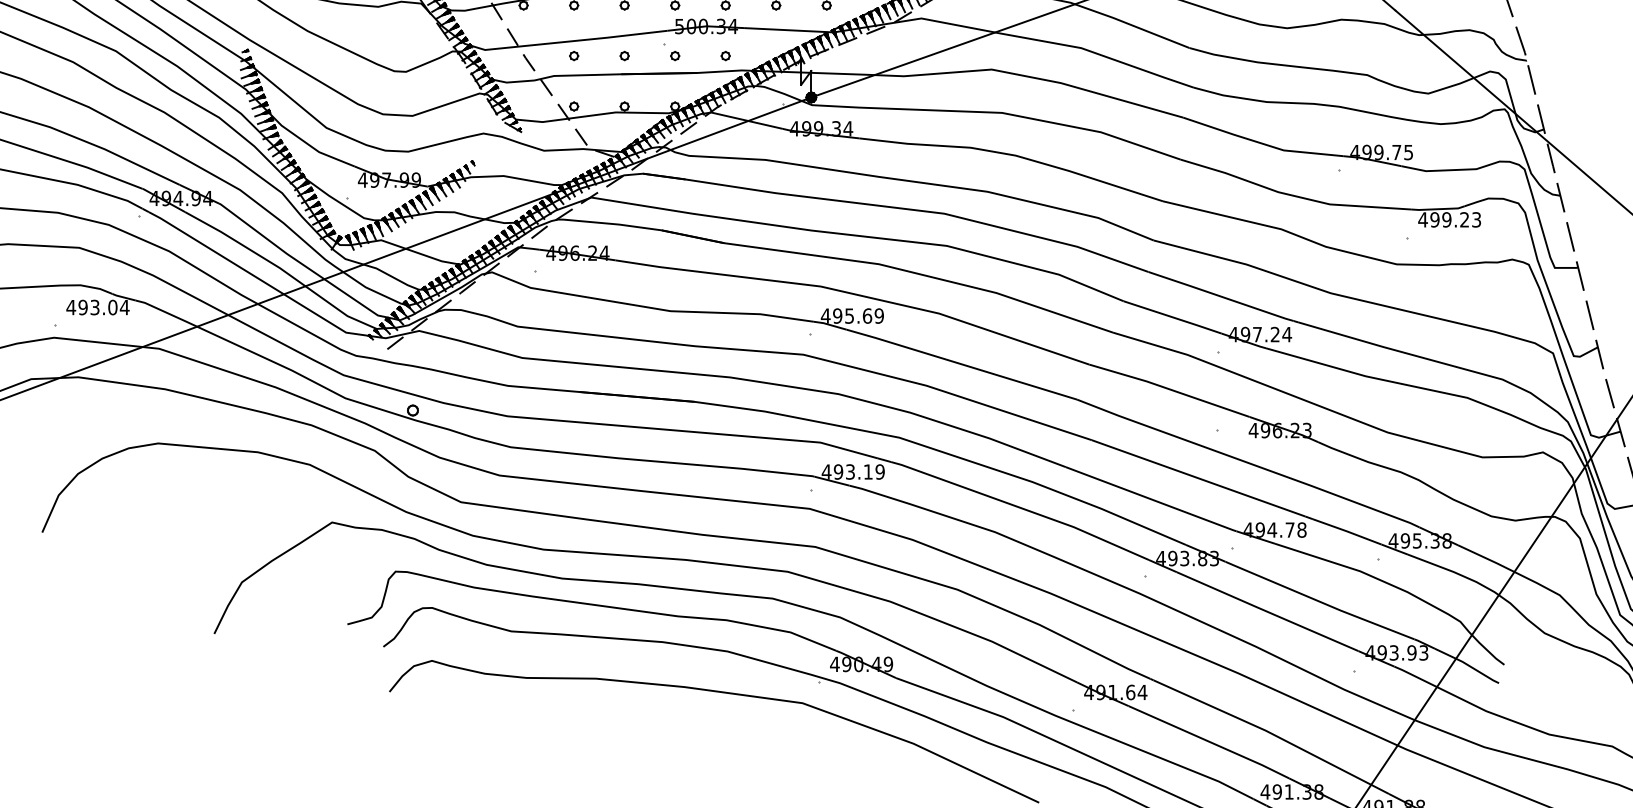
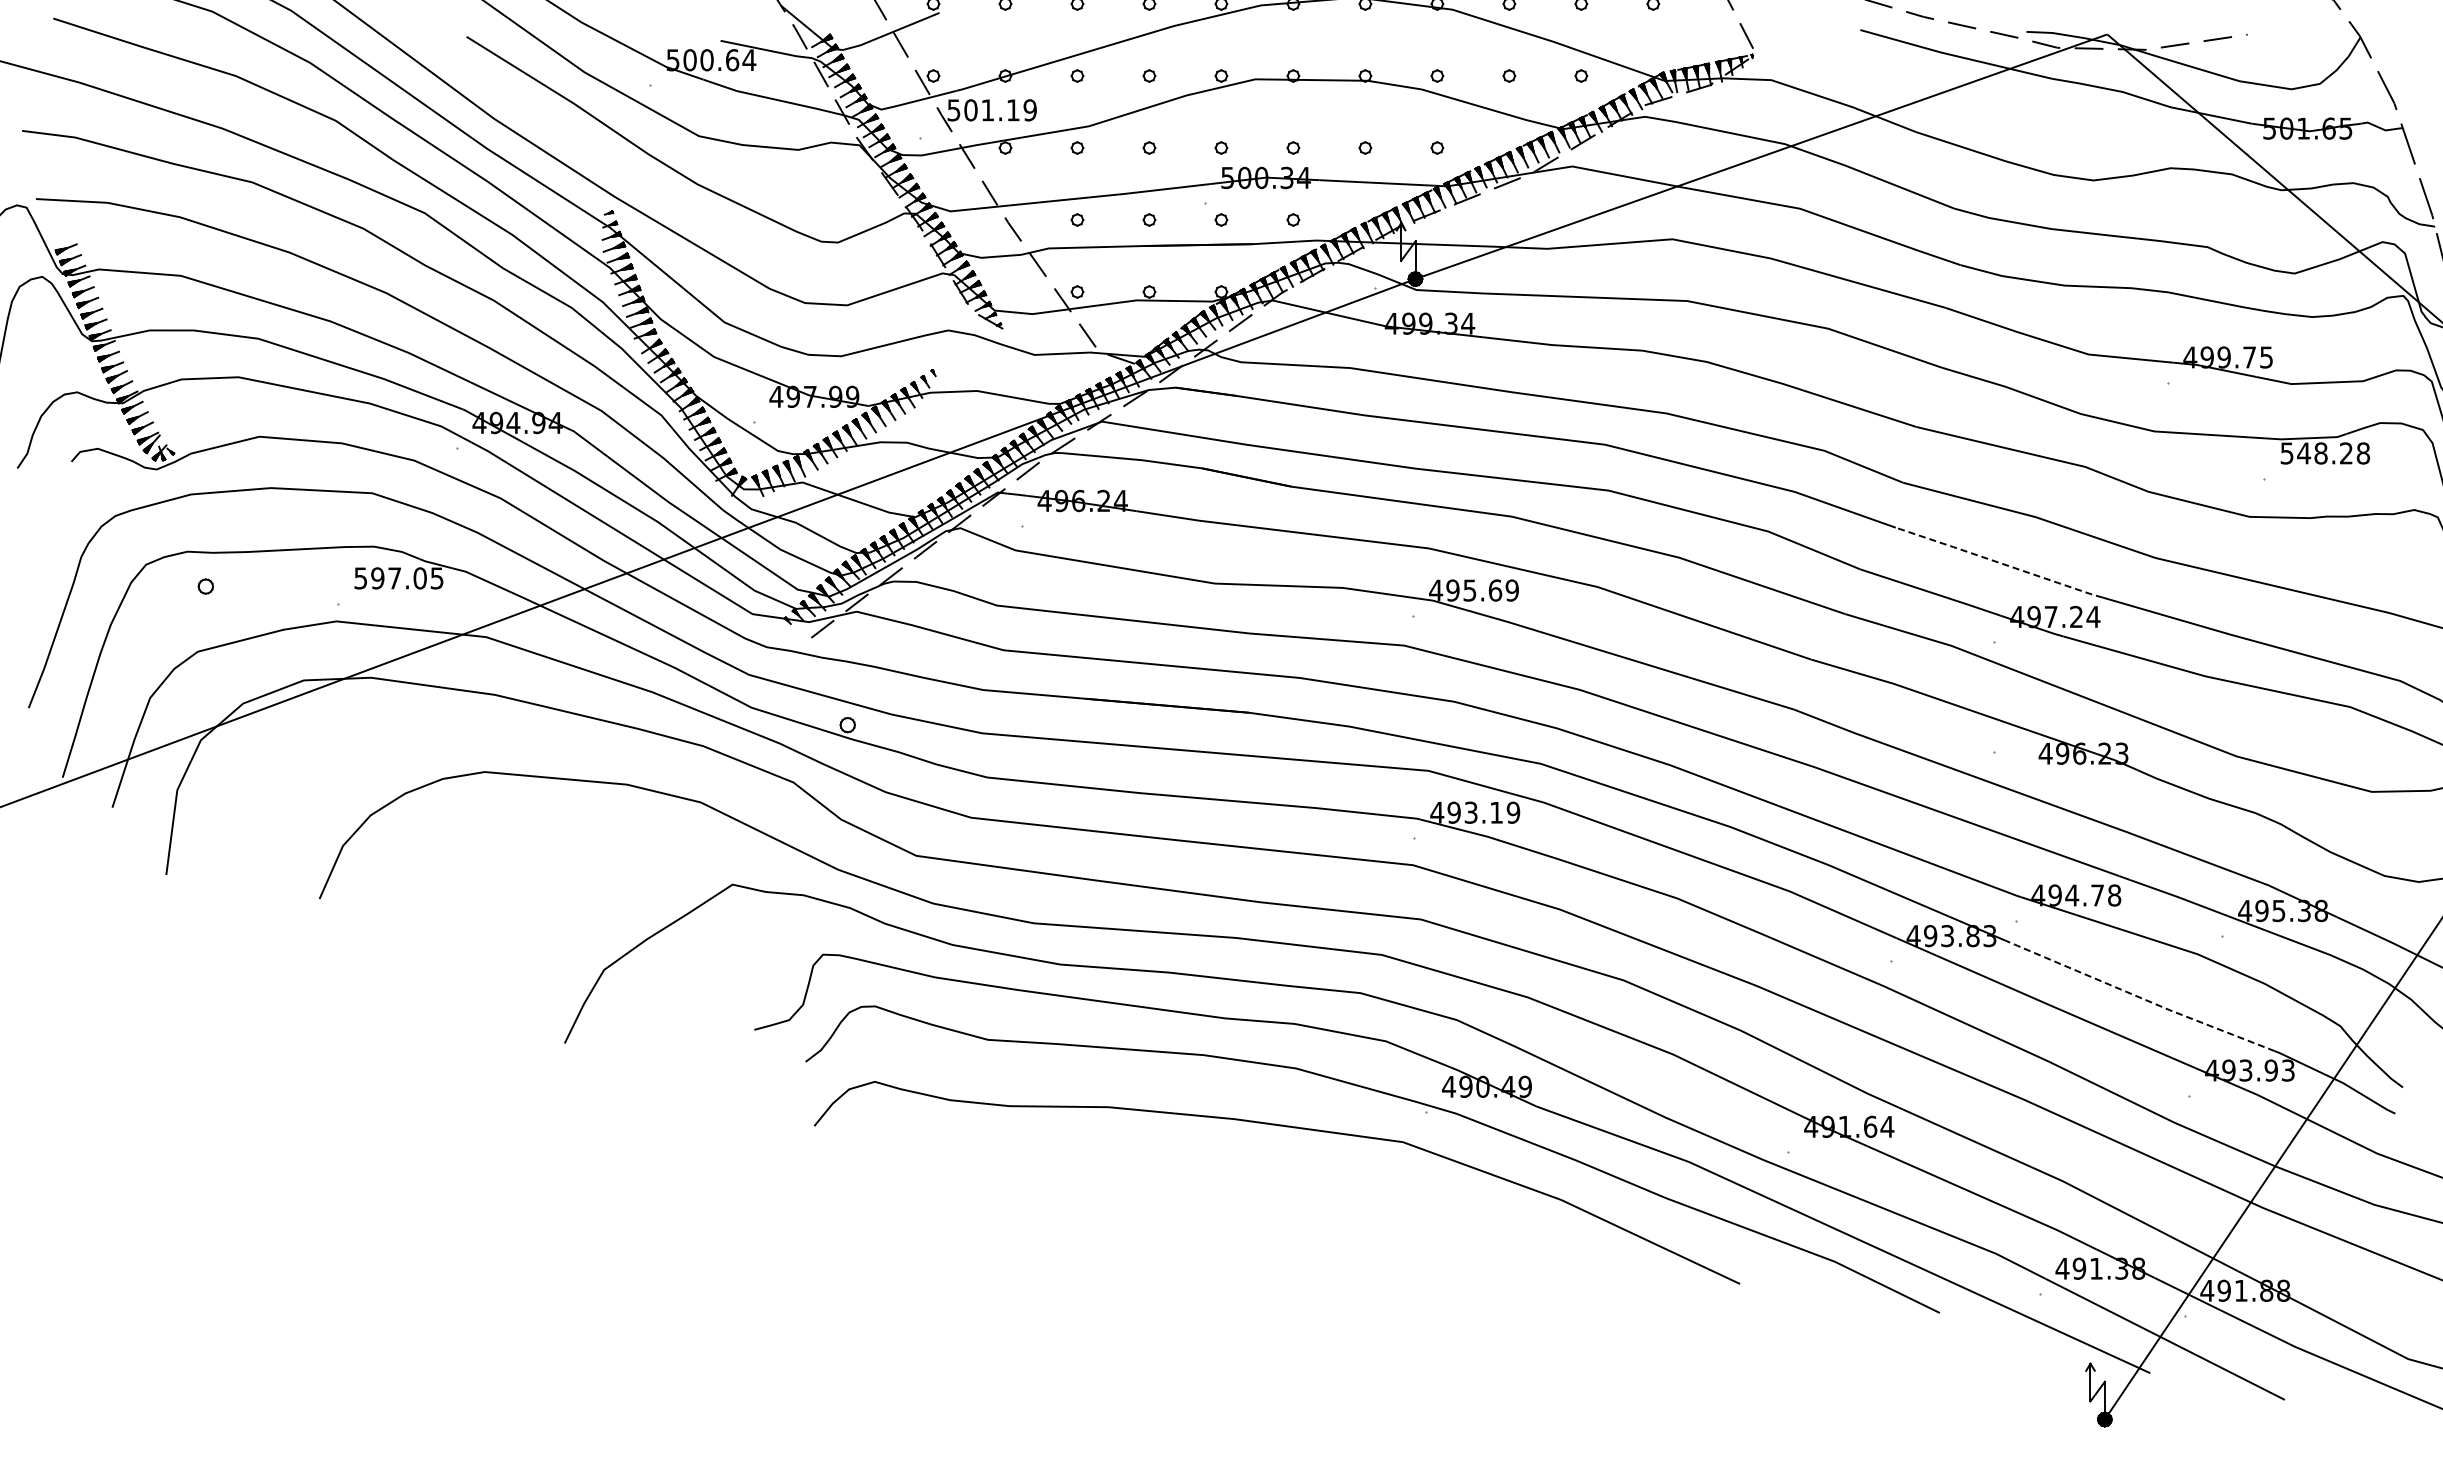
text: (1450, 219) -> (2325, 453), 499.23 -> 548.28
line: (1221, 296) -> (1999, 562), solid -> dashed
text: (97, 307) -> (398, 578), 493.04 -> 597.05
line: (1318, 601) -> (2138, 997), solid -> dashed

